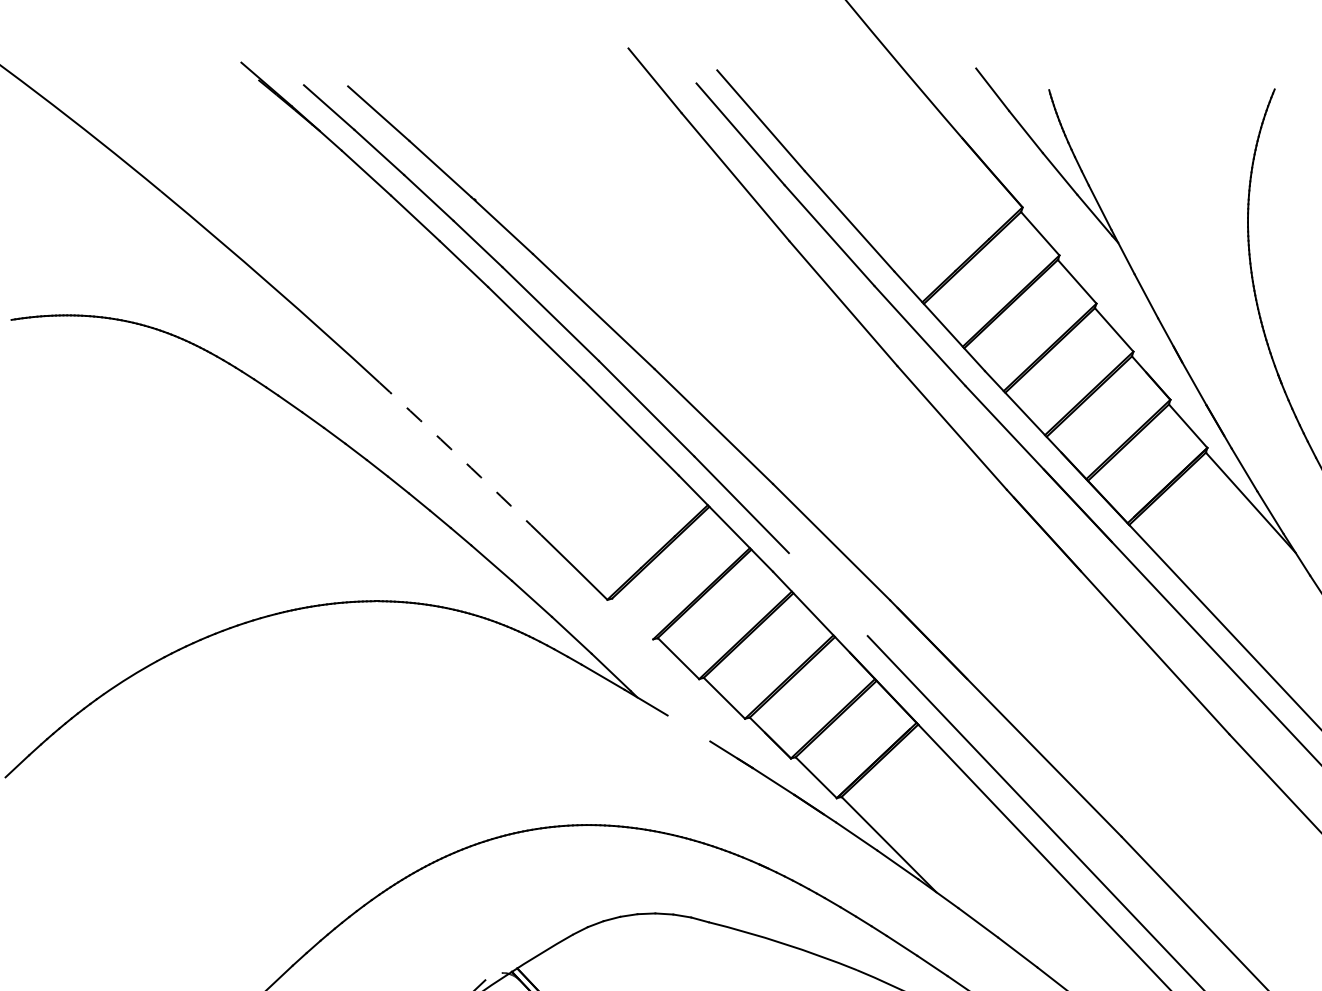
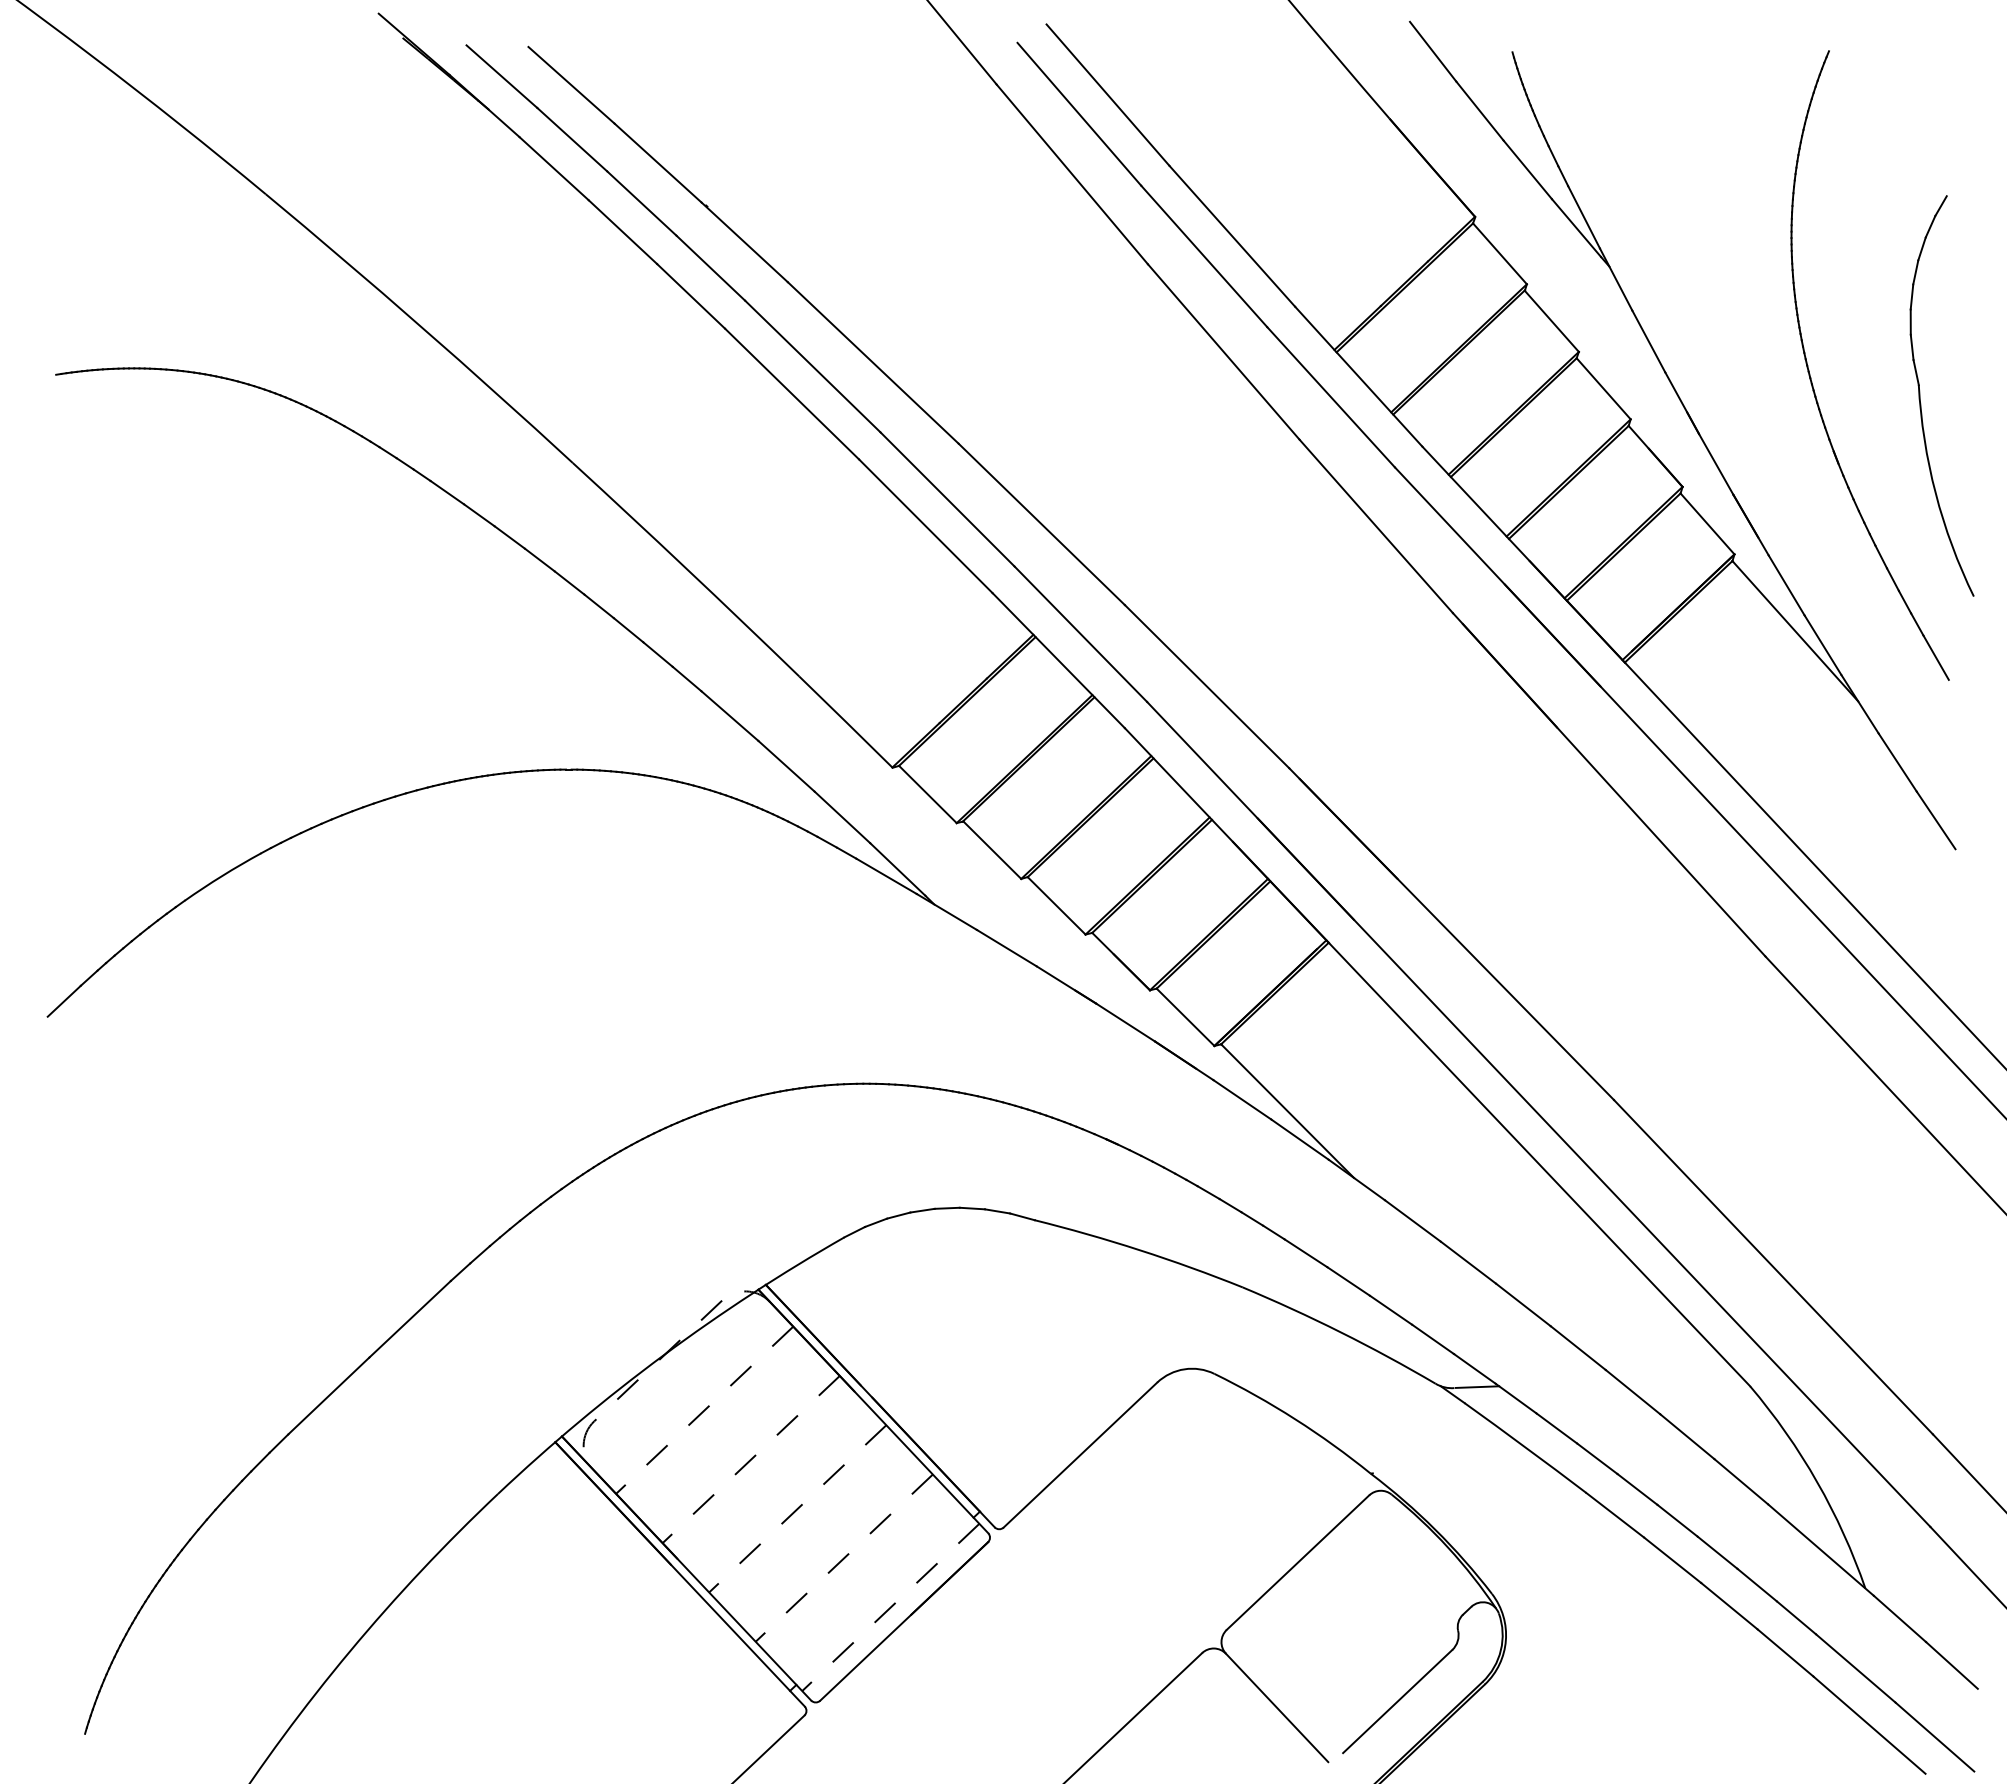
arc: (460, 457) -> (686, 568), dashed -> solid
line: (632, 618) -> (927, 794), added
line: (862, 630) -> (1250, 810), added
line: (688, 727) -> (1006, 947), added

